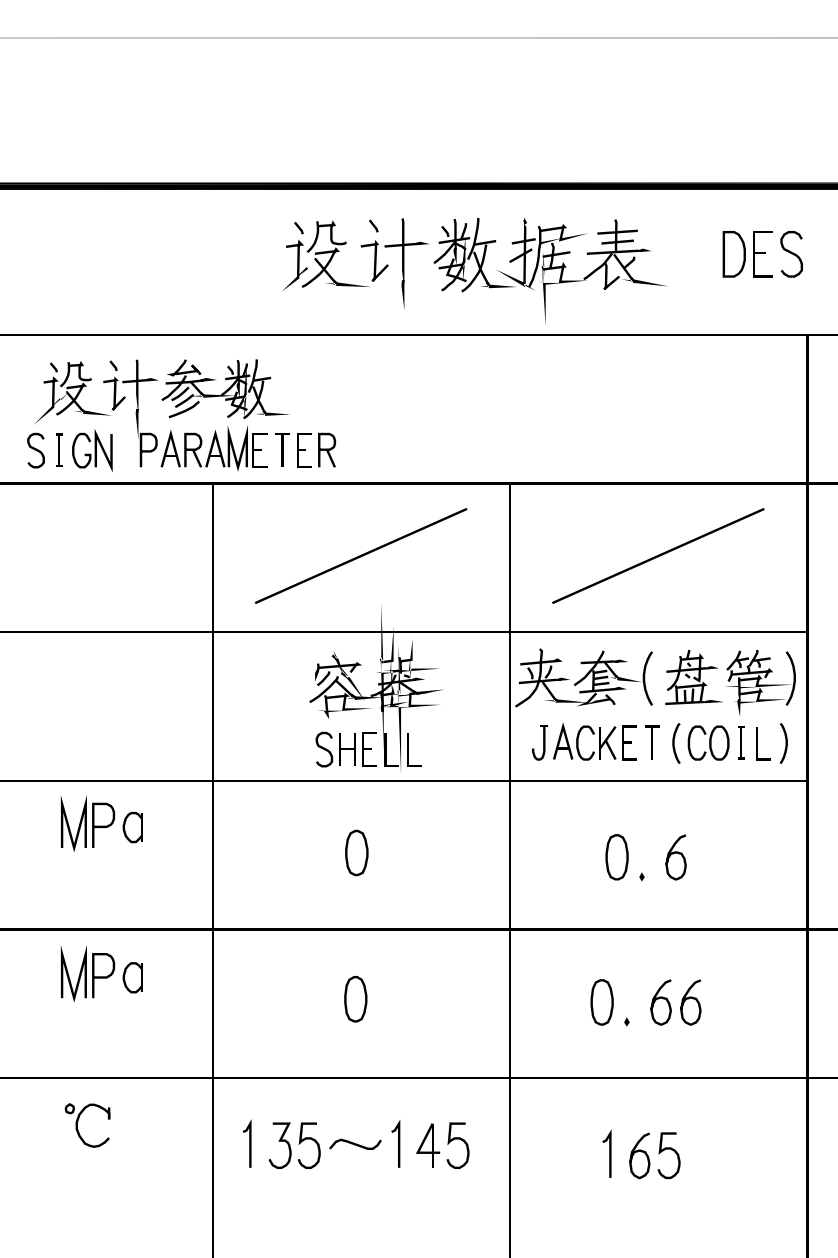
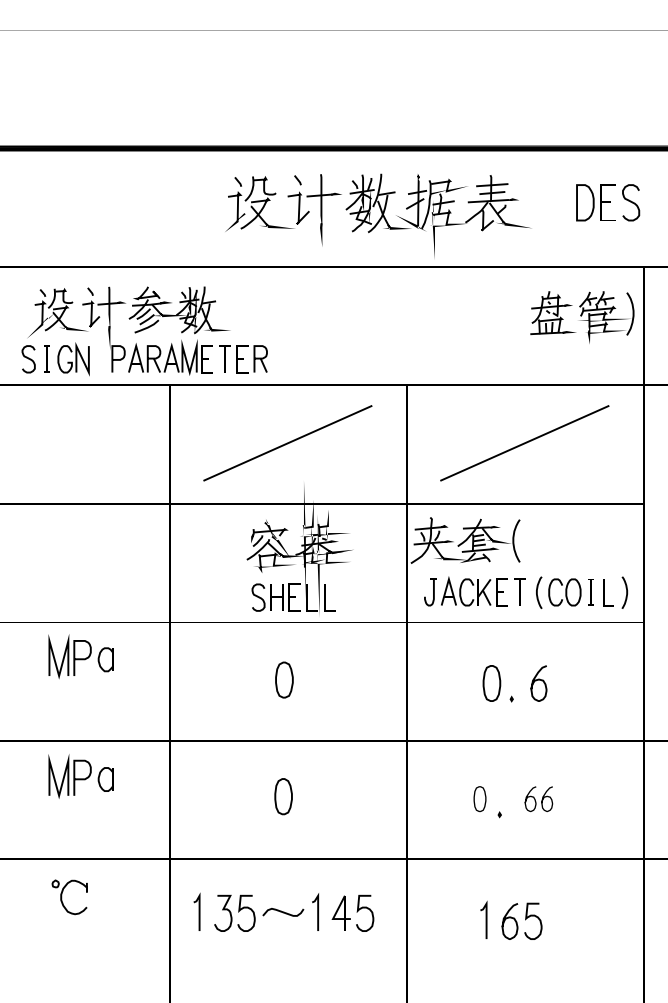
part: (730, 682) -> (582, 317), moved
part: (601, 1001) -> (479, 798), size x0.7
part: (675, 1001) -> (538, 798), size x0.7

